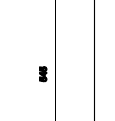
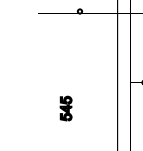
part: (42, 74) -> (65, 108), size x1.67

